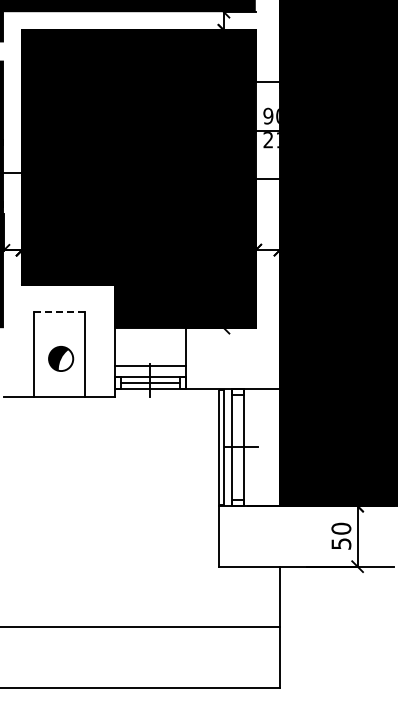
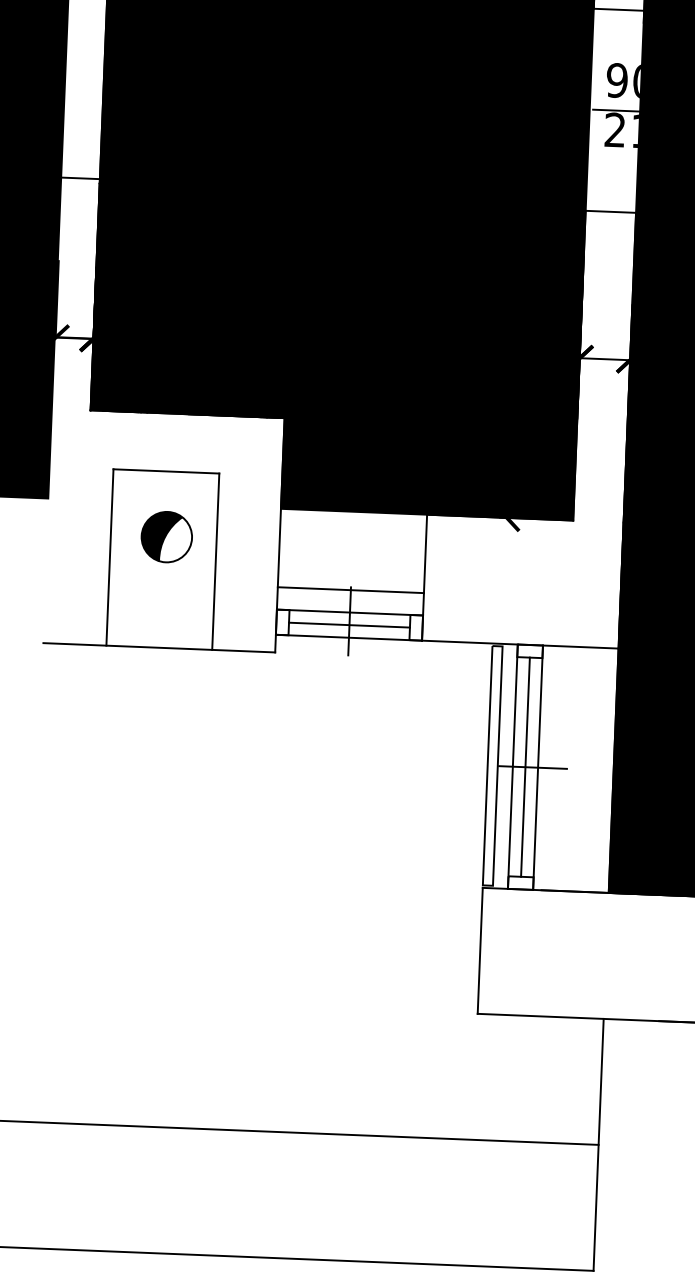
line: (60, 312) -> (168, 471), dashed -> solid
part: (61, 358) -> (167, 536), moved
line: (237, 447) -> (525, 767), added

